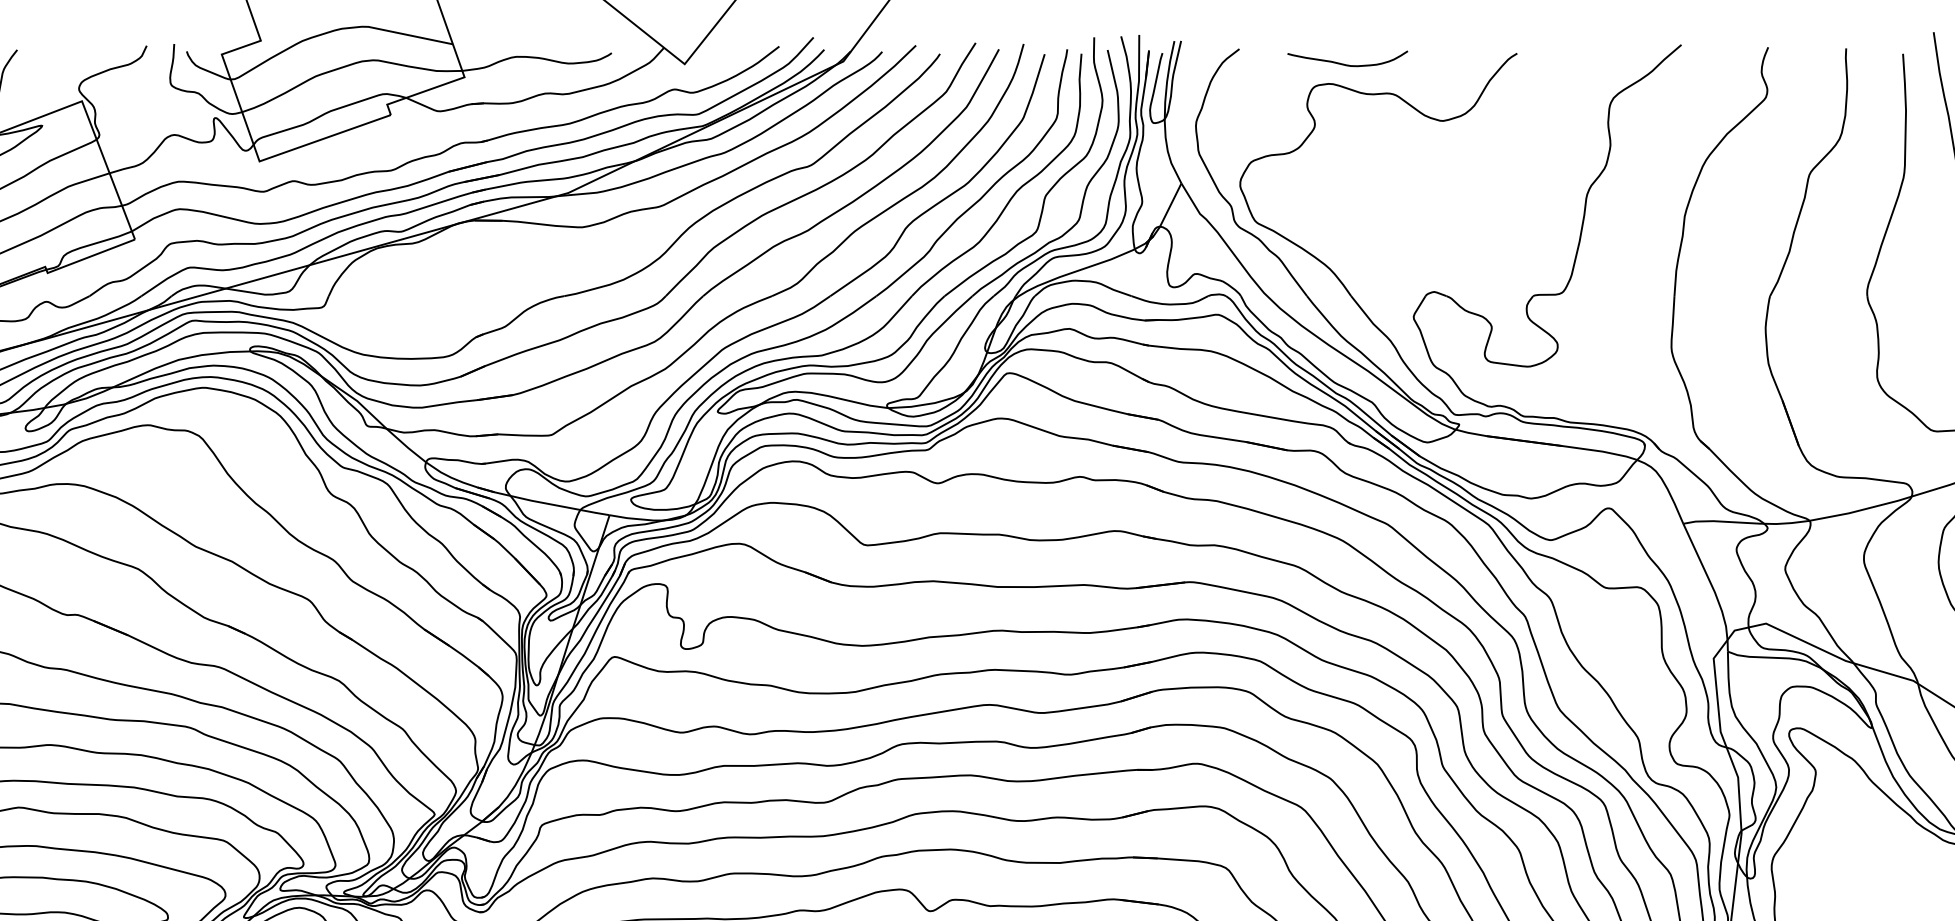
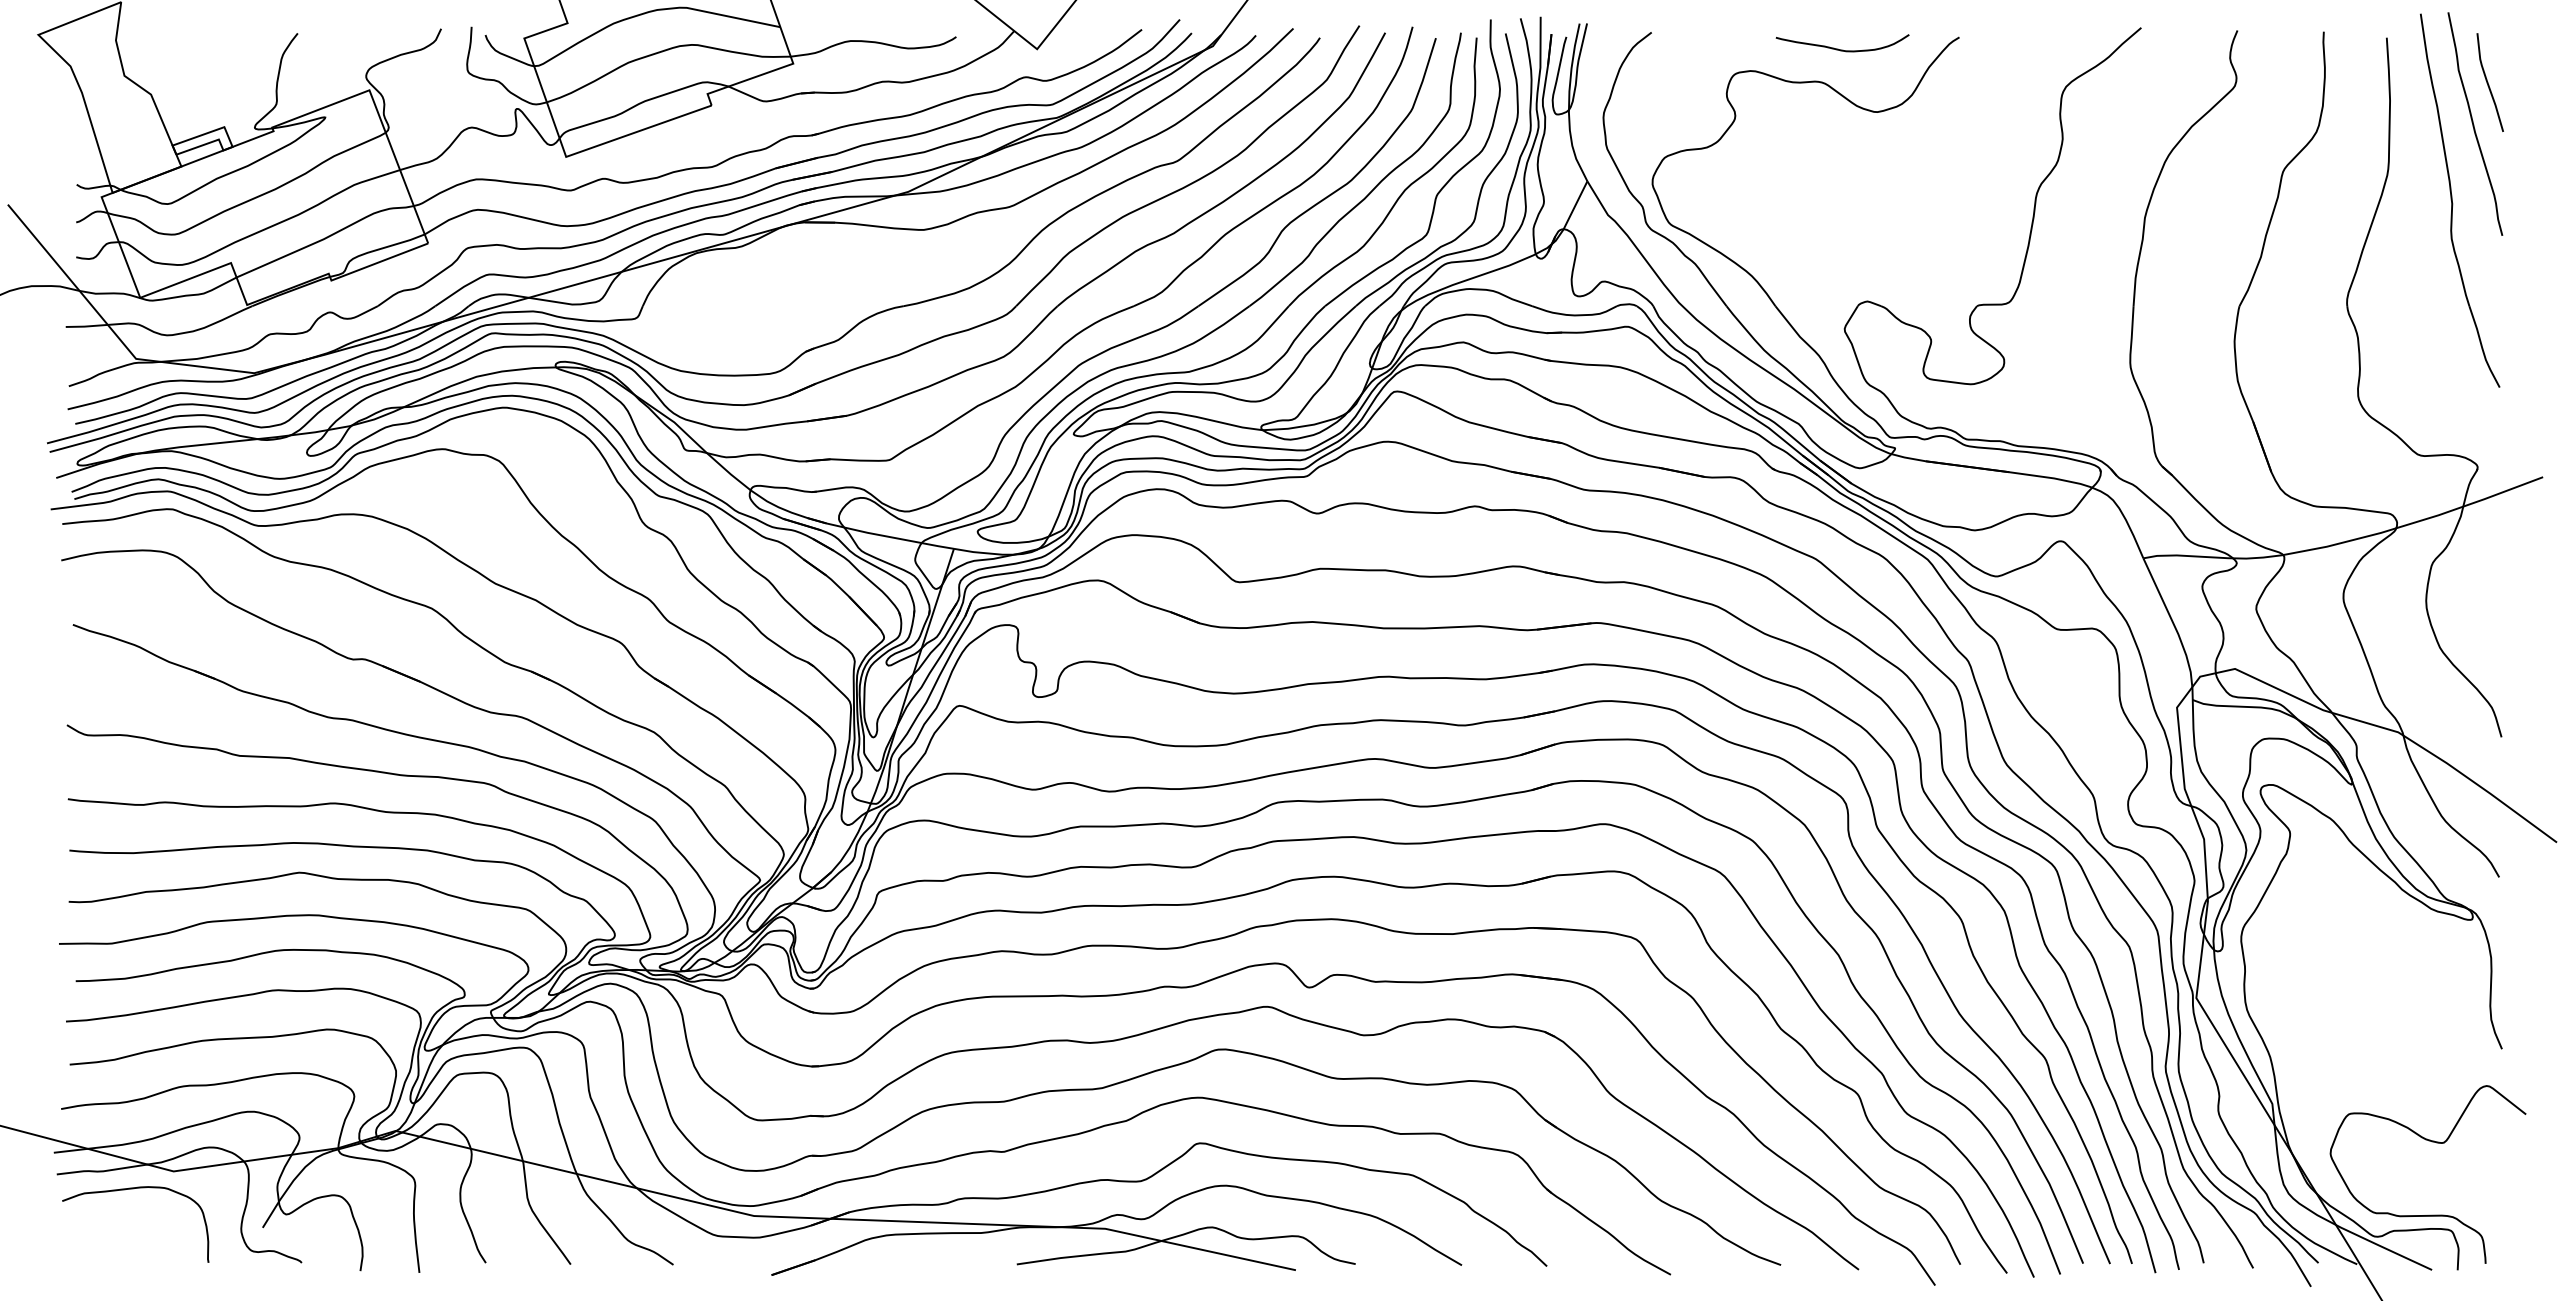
curve: (1347, 64) -> (1842, 49), moved

